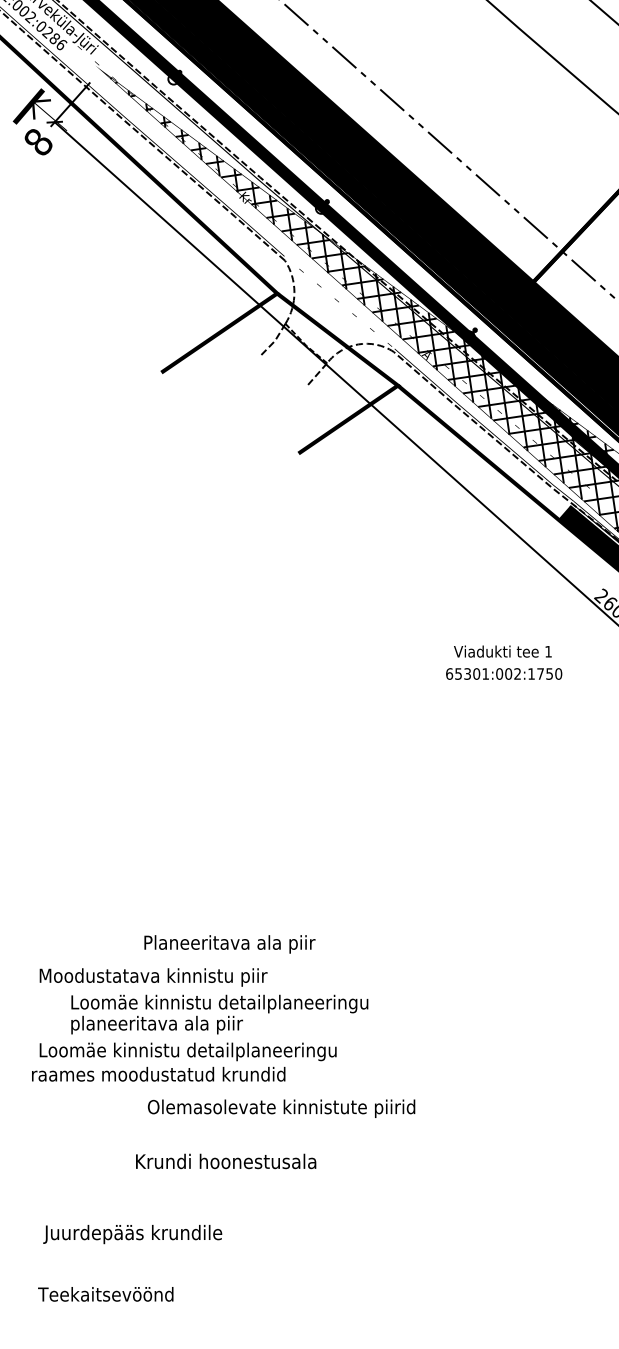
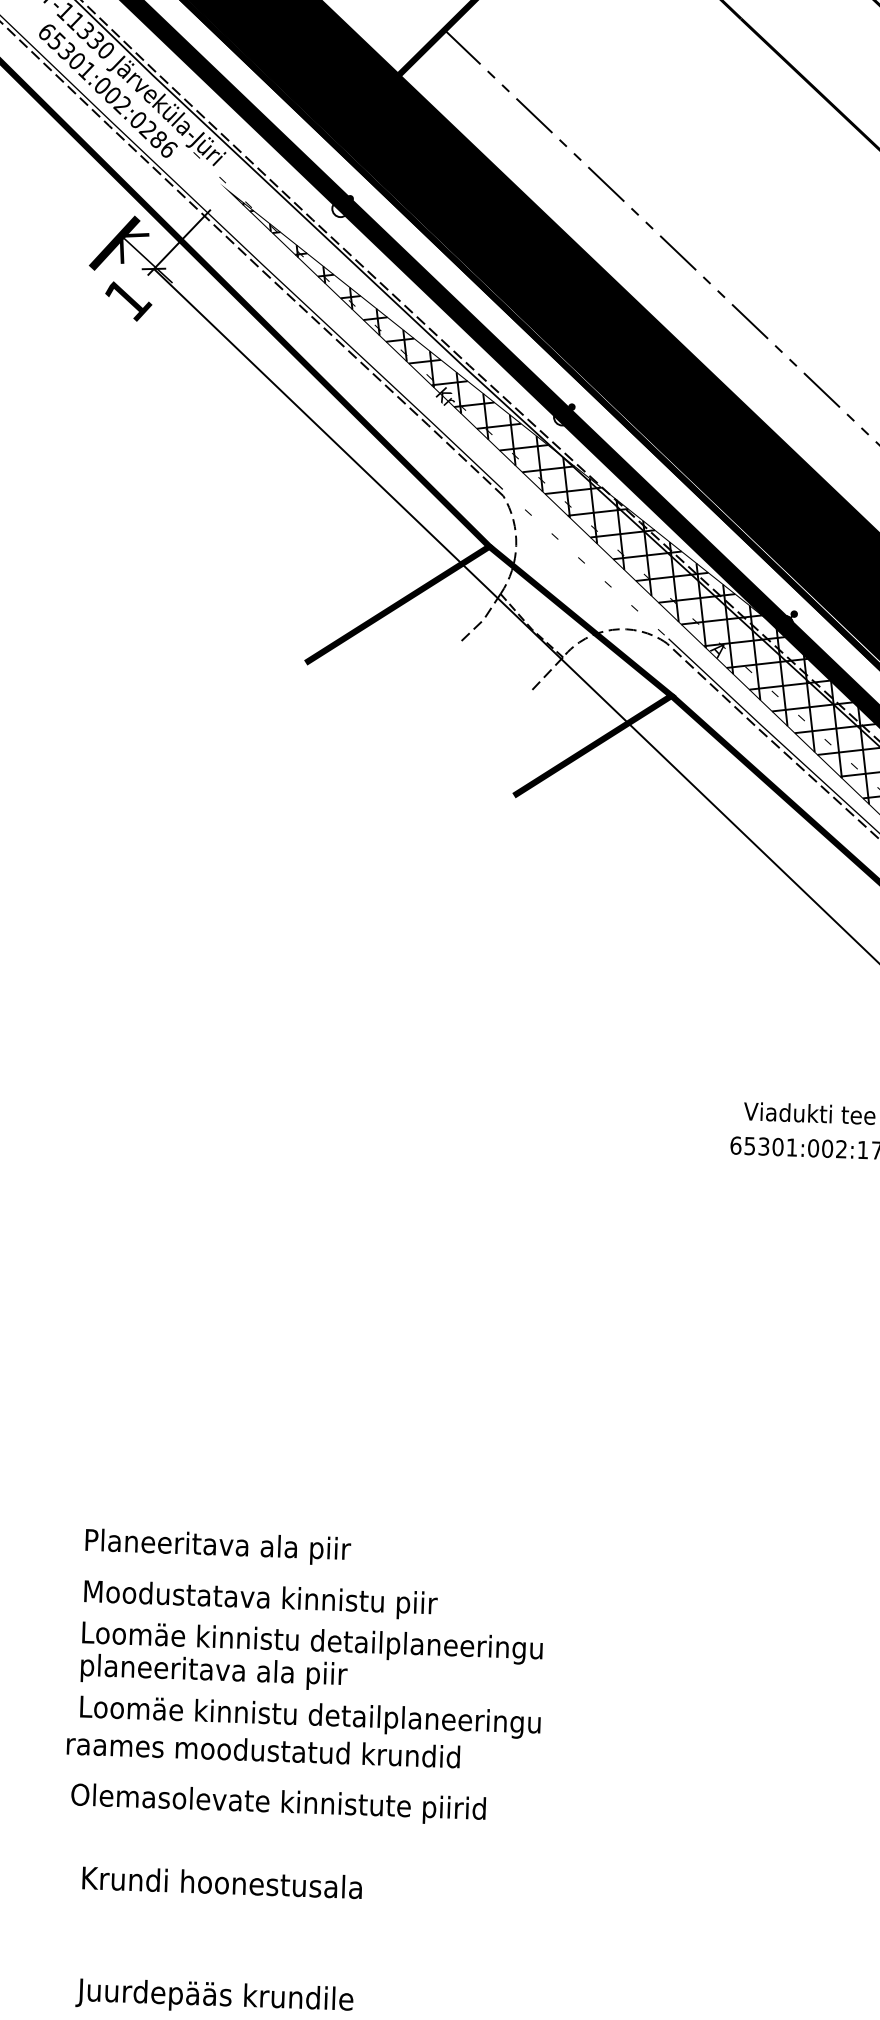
text: (39, 142) -> (129, 299), 8 -> 1
text: (229, 944) -> (217, 1547), moved
text: (219, 1014) -> (311, 1659), moved
text: (281, 1108) -> (278, 1803), moved
text: (226, 1161) -> (222, 1882), moved

